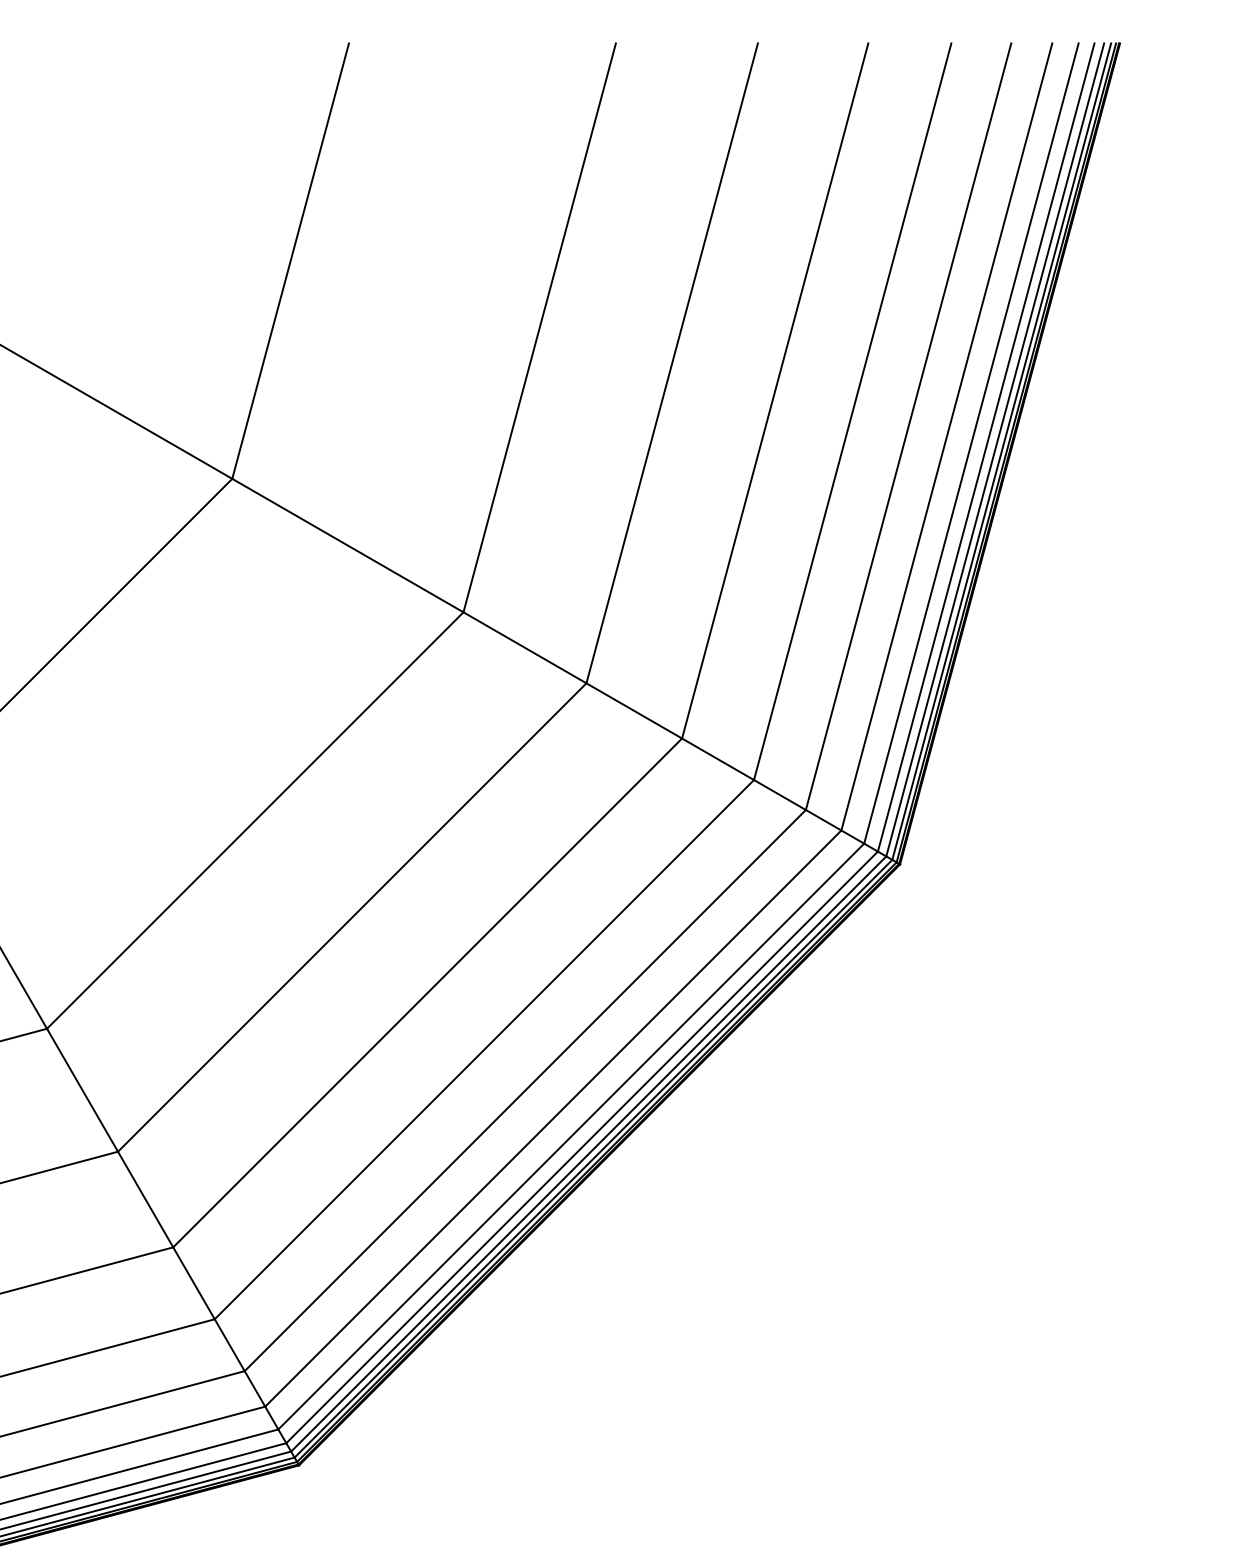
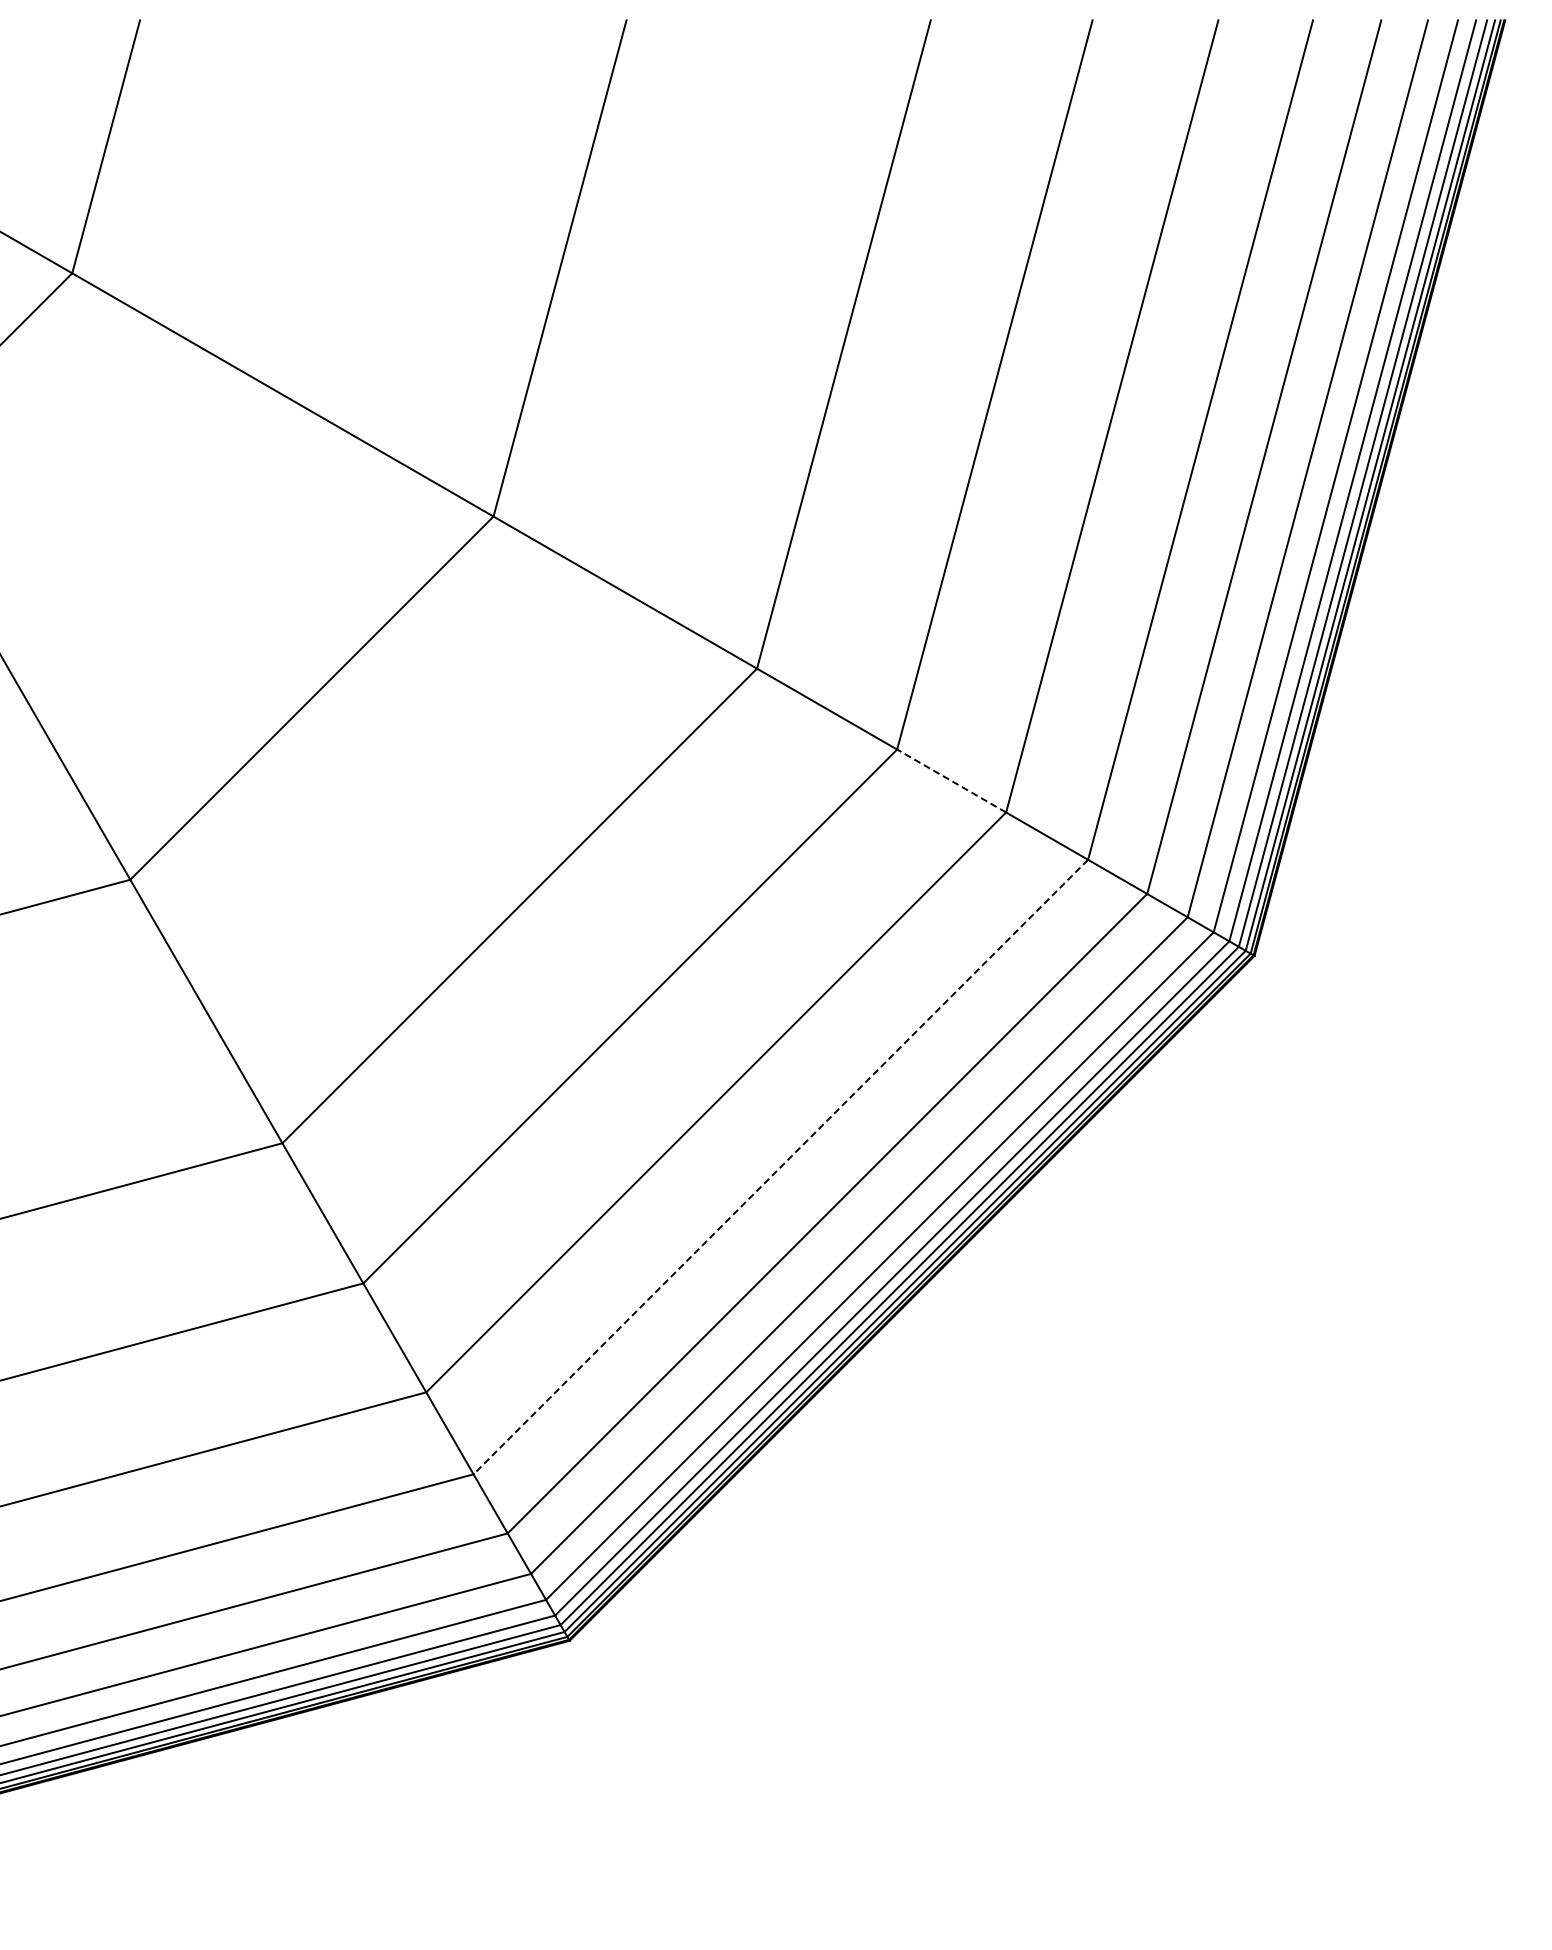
line: (634, 711) -> (951, 781), solid -> dashed
line: (484, 1050) -> (780, 1167), solid -> dashed

